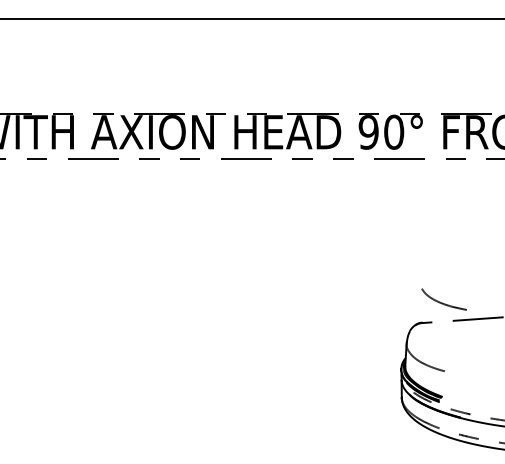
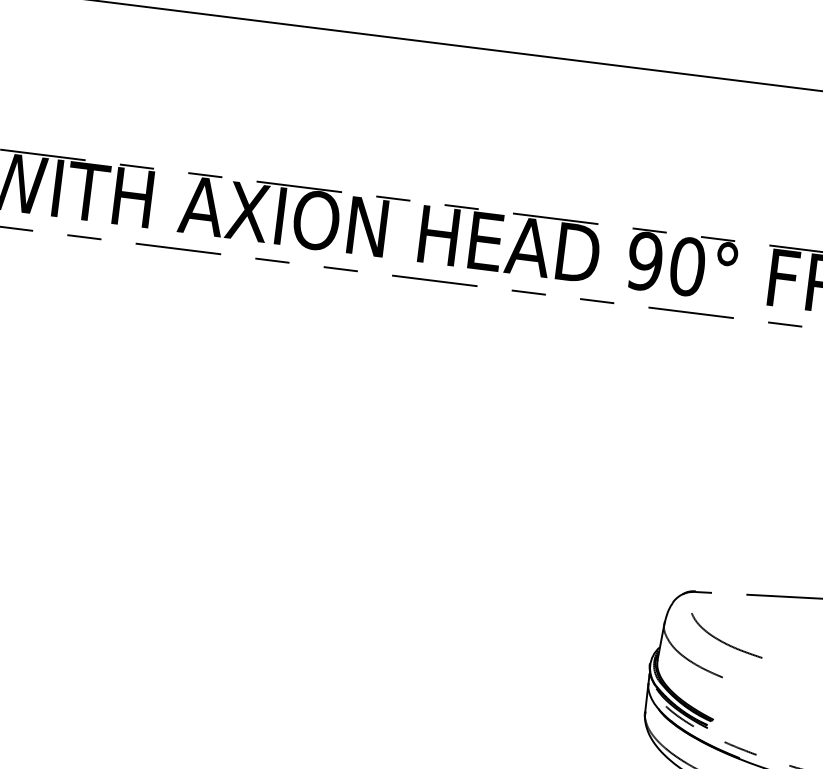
curve: (442, 302) -> (723, 640), moved

